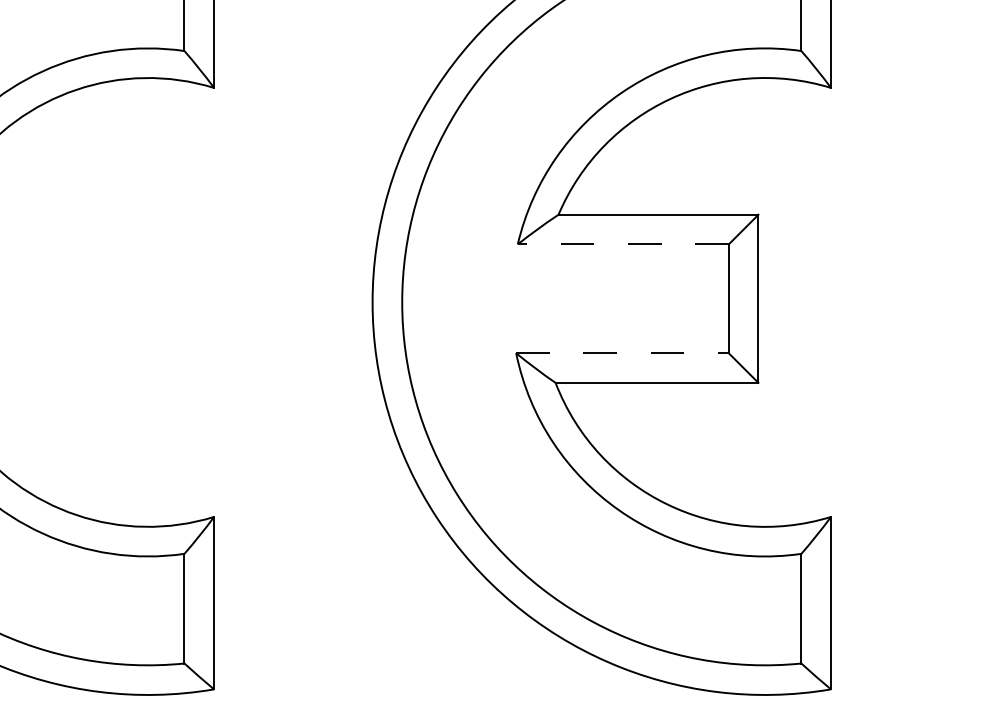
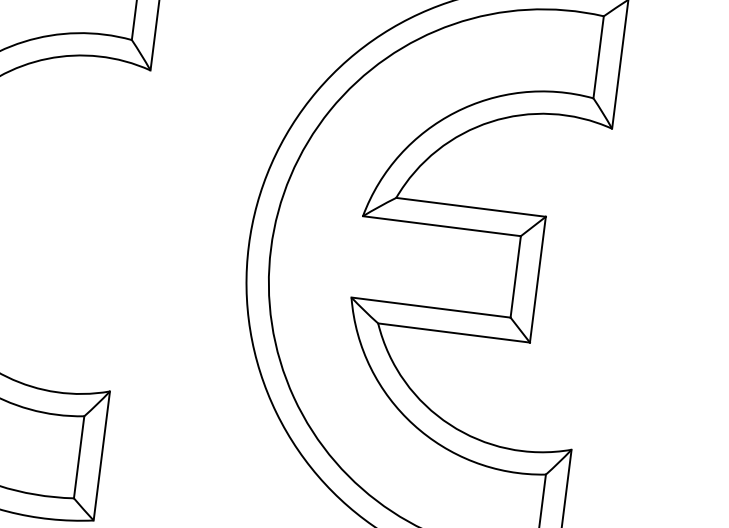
line: (623, 244) -> (442, 226), dashed -> solid
line: (623, 353) -> (431, 307), dashed -> solid

